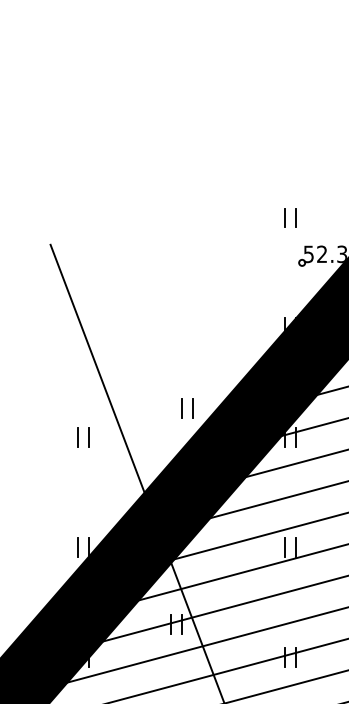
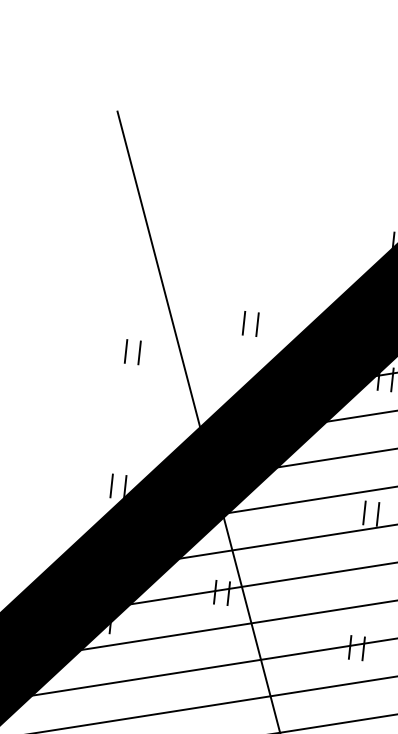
part: (187, 408) -> (250, 323), moved

